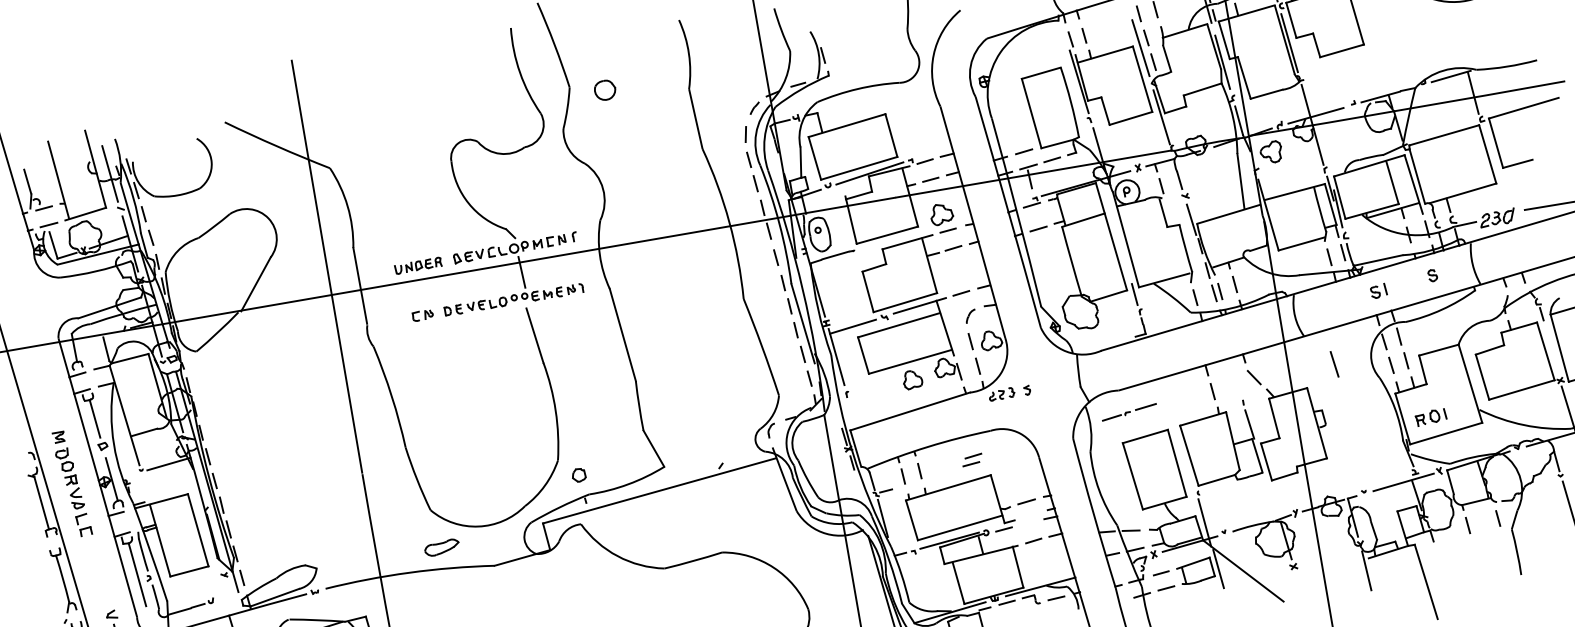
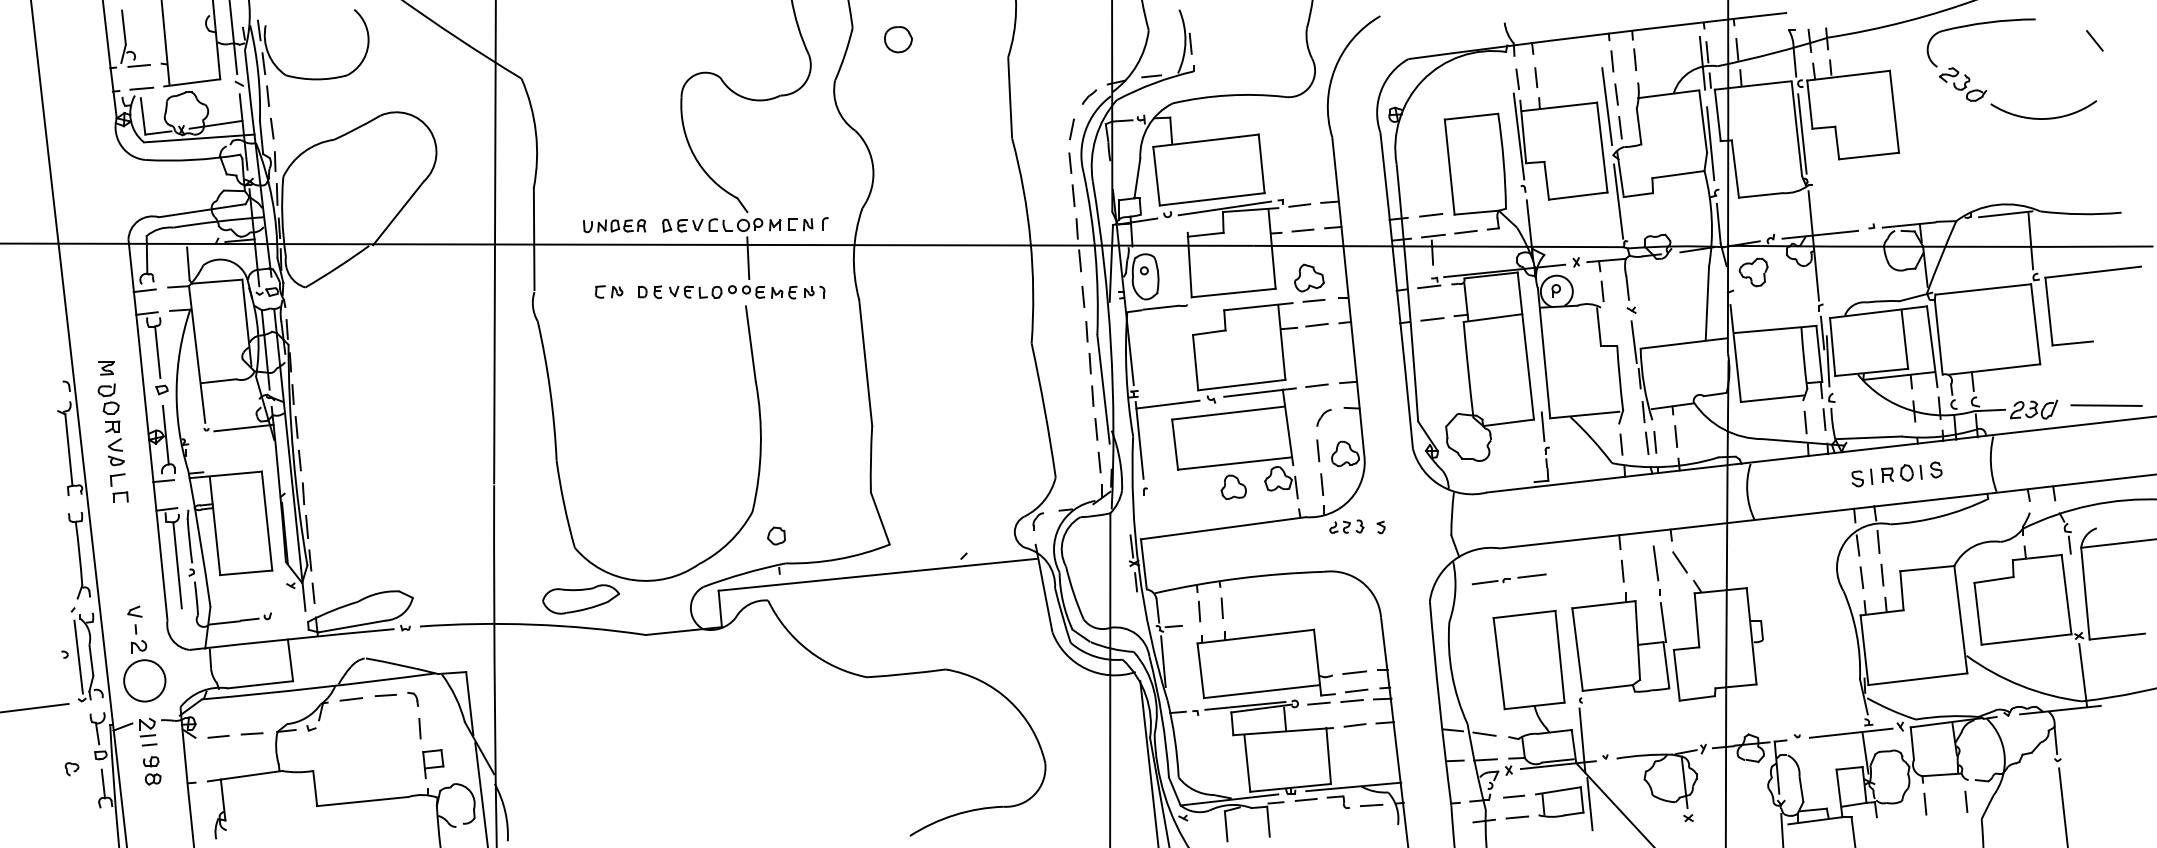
line: (1334, 364) -> (1655, 563), moved
part: (1430, 417) -> (1901, 473), moved
part: (972, 459) -> (1354, 695), moved
part: (442, 547) -> (581, 599), size x1.67

